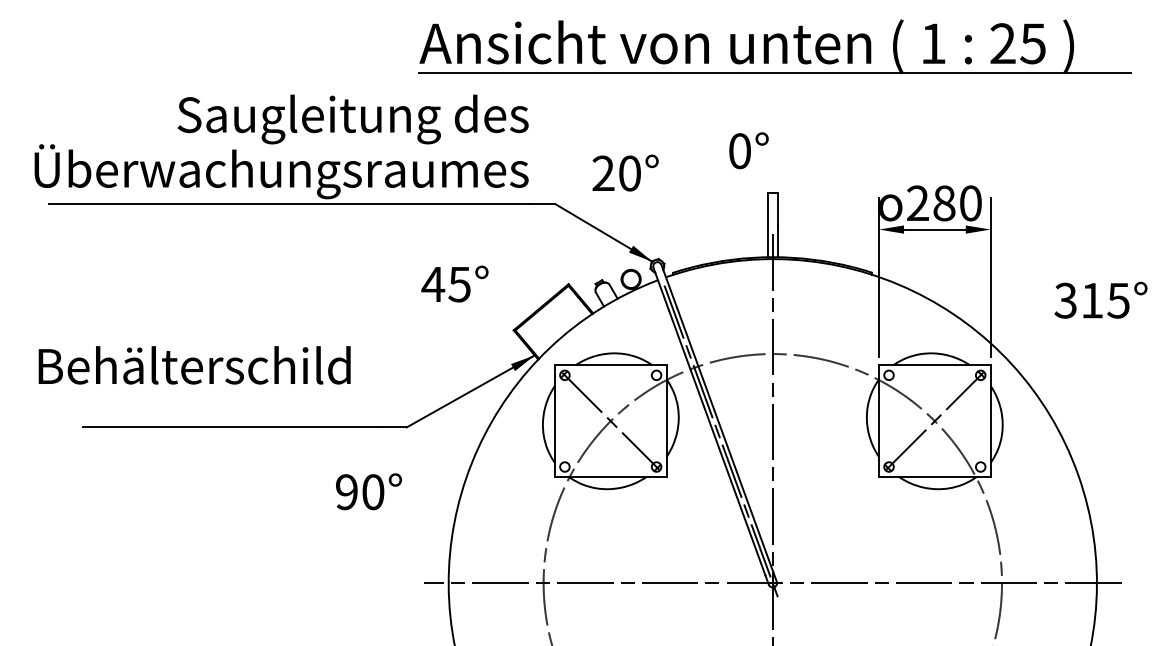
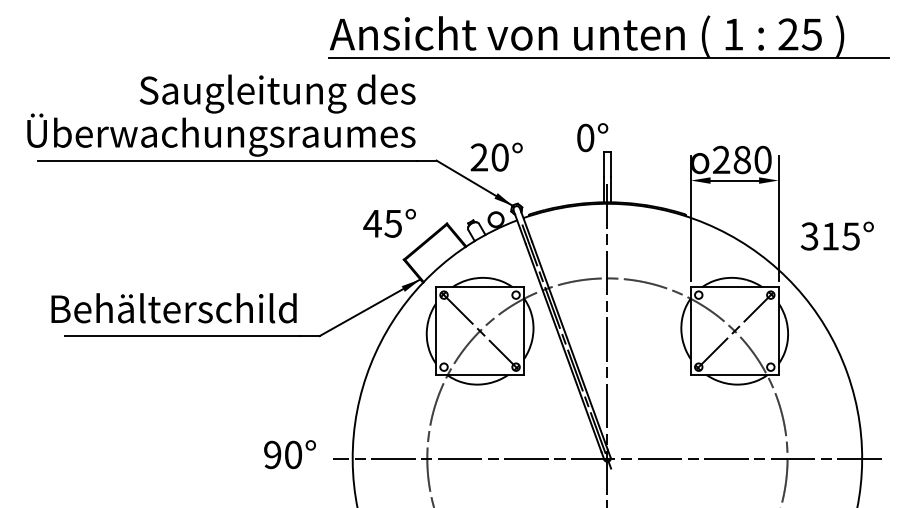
text: (748, 150) -> (592, 137), moved
text: (625, 172) -> (496, 156), moved
text: (454, 284) -> (389, 223), moved
text: (1099, 299) -> (836, 235), moved
text: (193, 365) -> (173, 308), moved
text: (368, 491) -> (289, 454), moved

